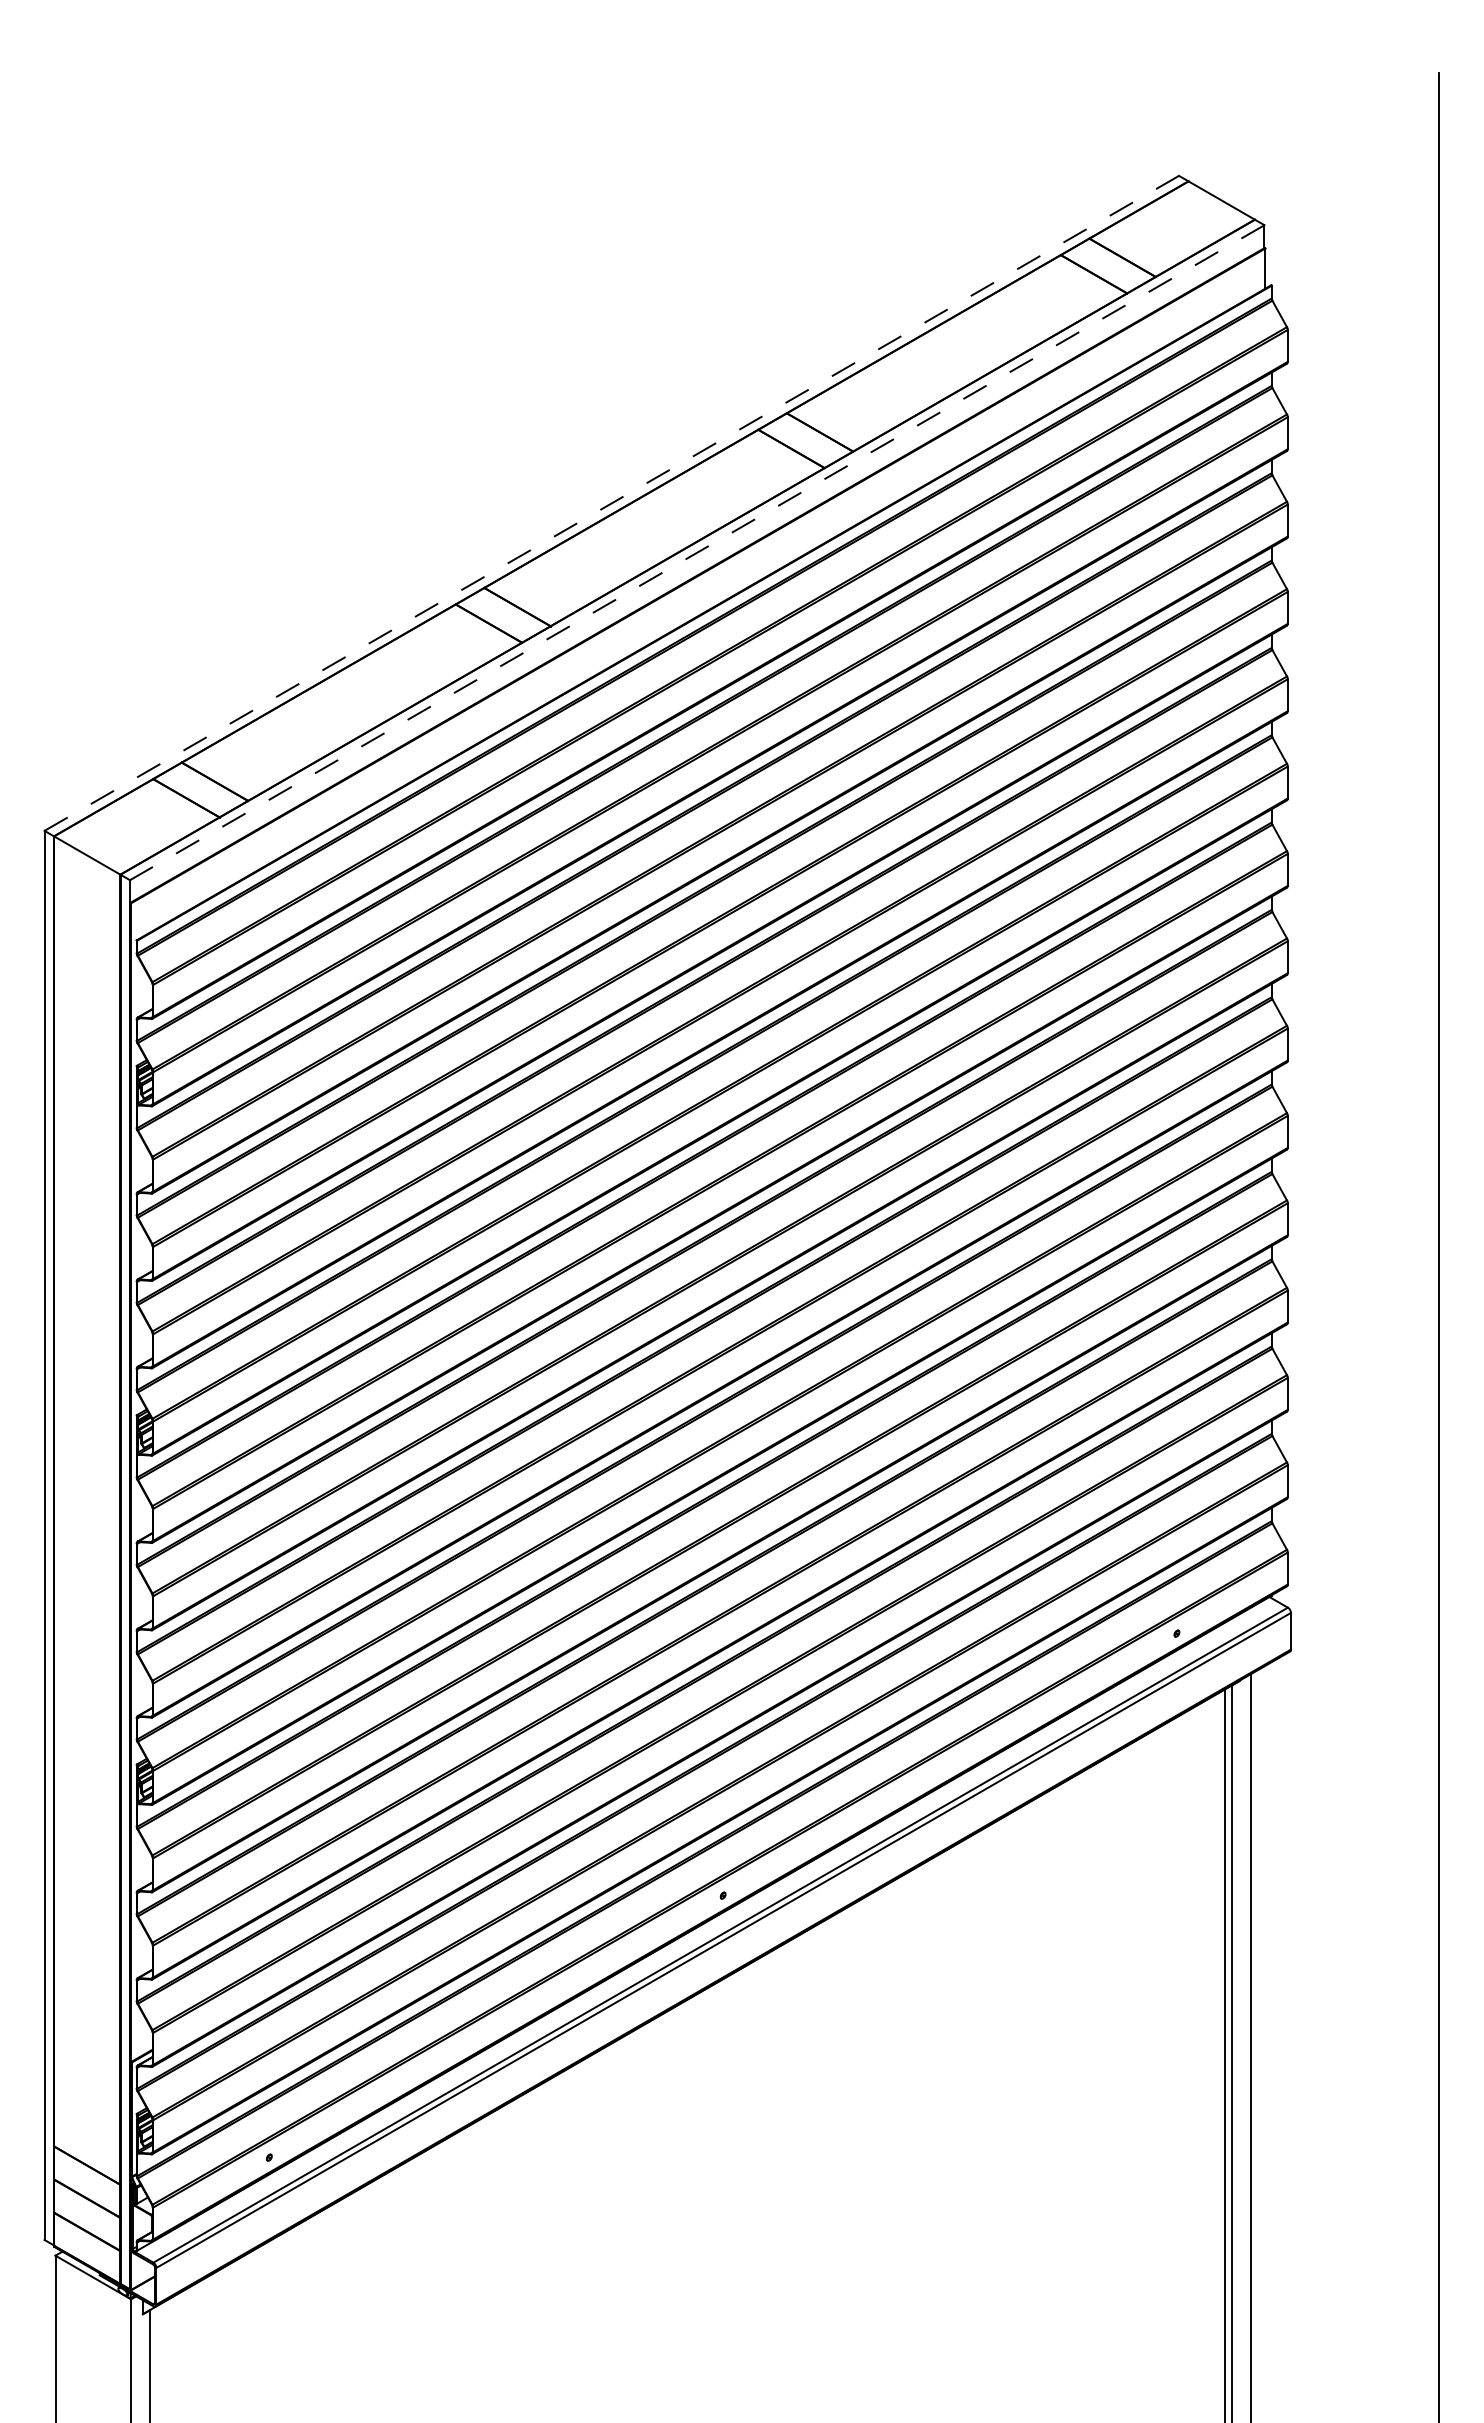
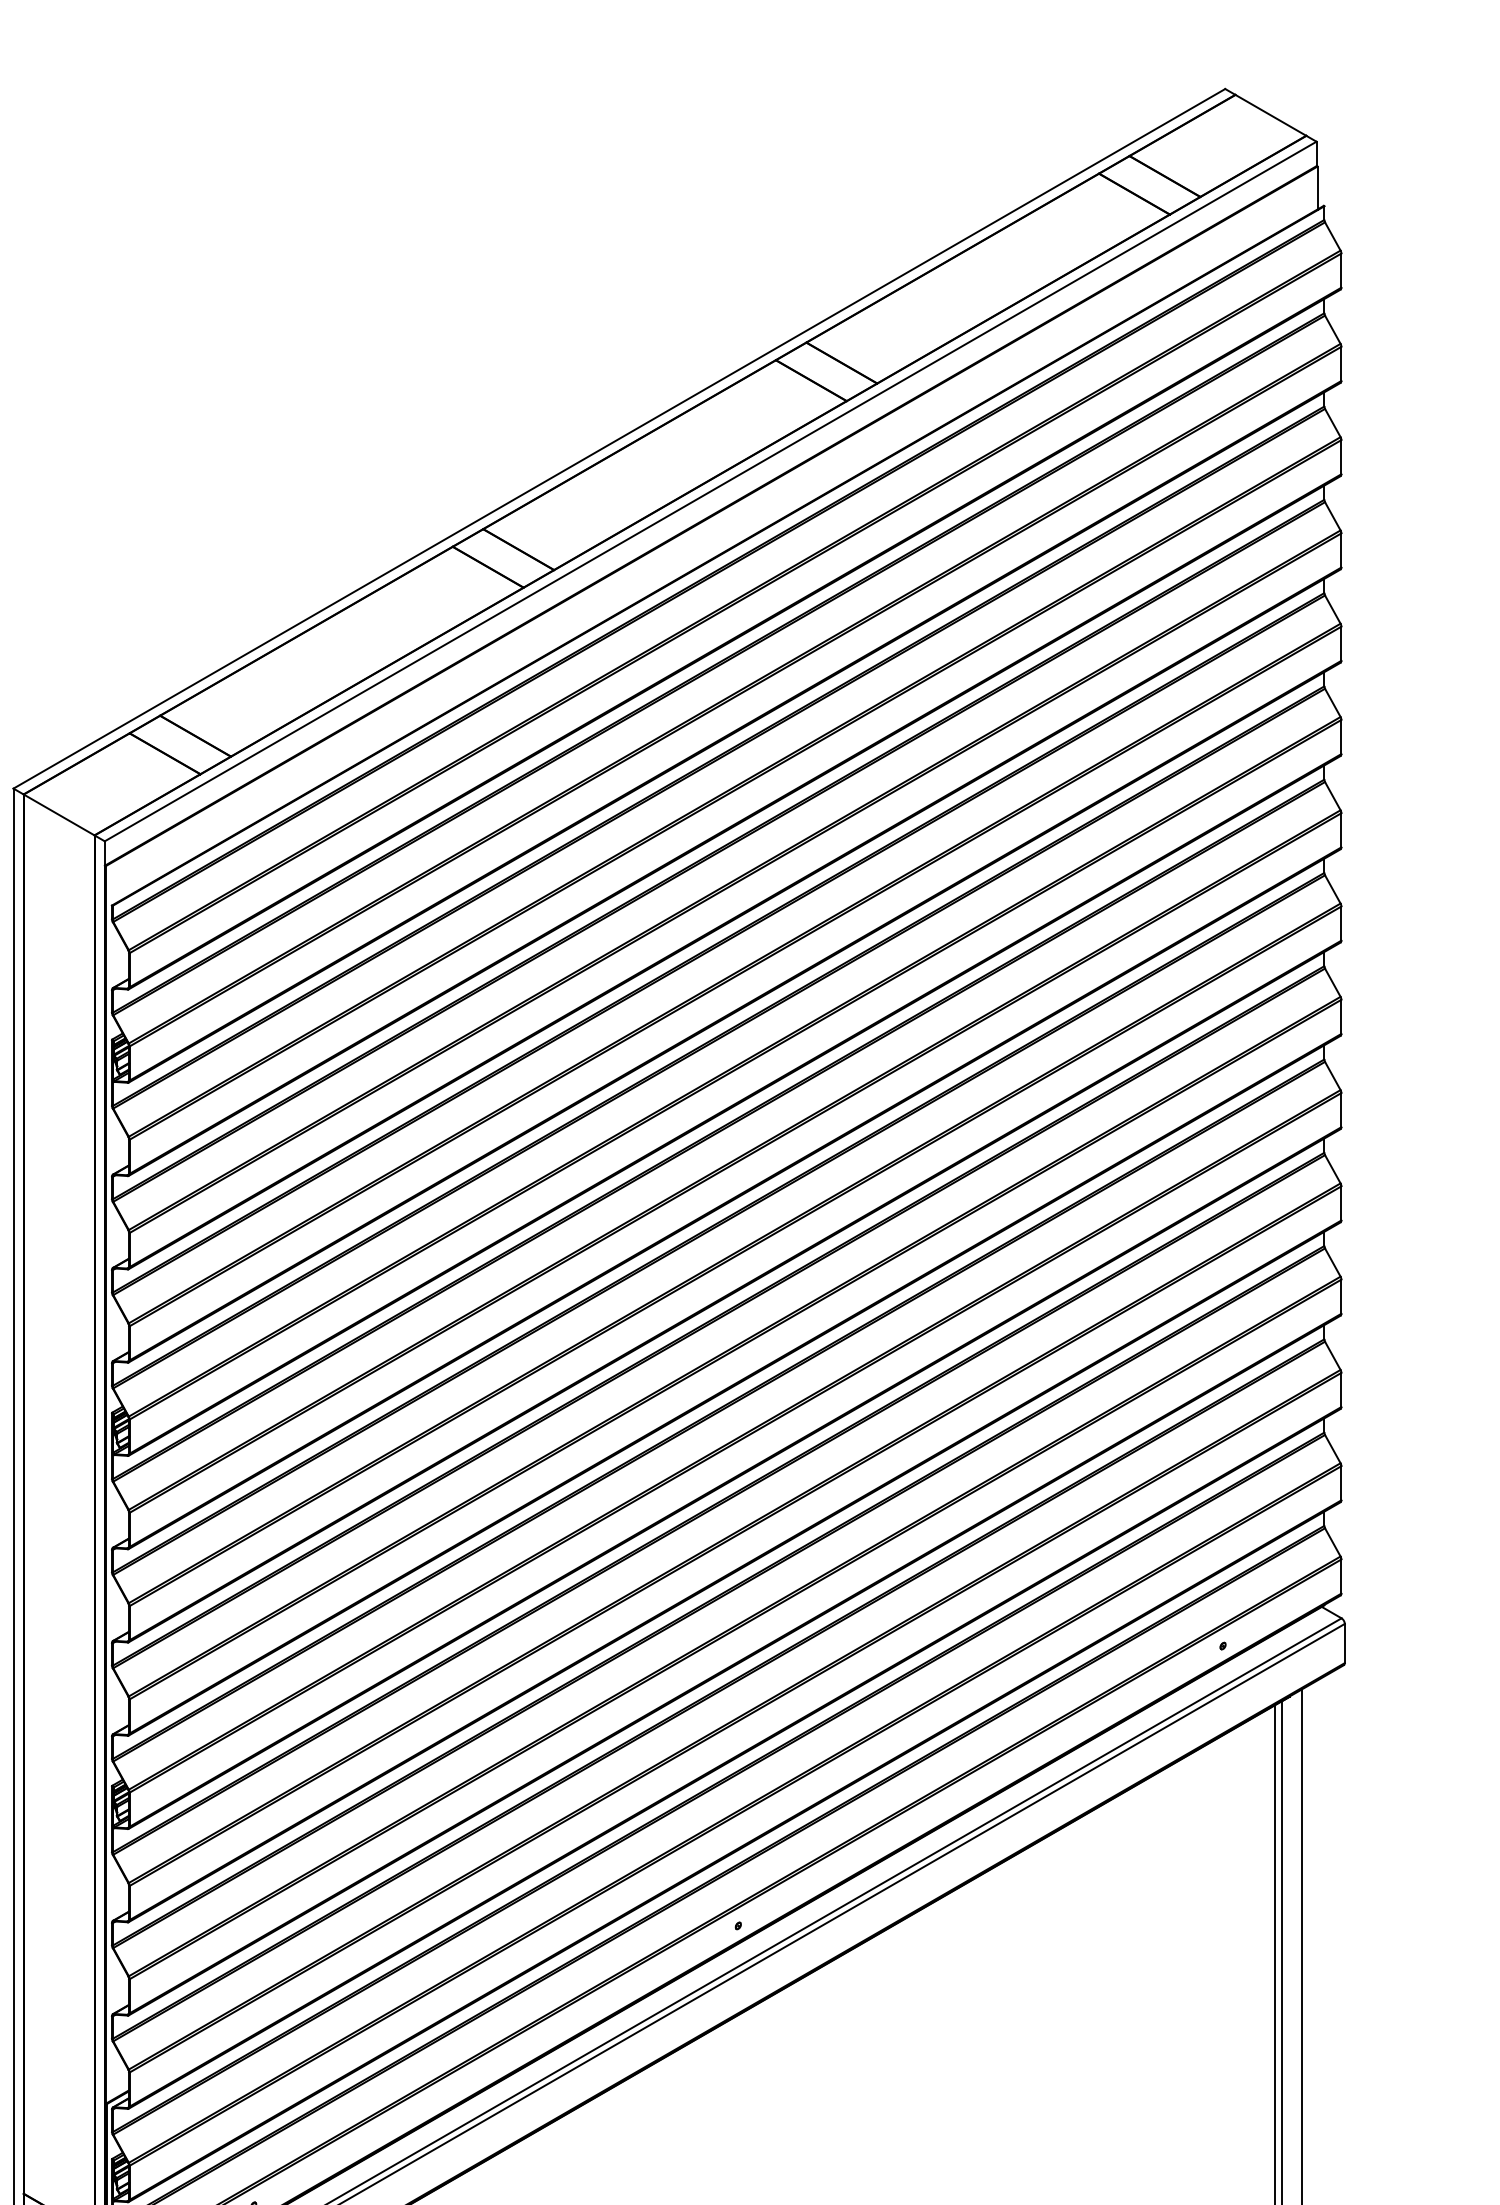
line: (611, 503) -> (619, 438), dashed -> solid
line: (697, 552) -> (710, 491), dashed -> solid

